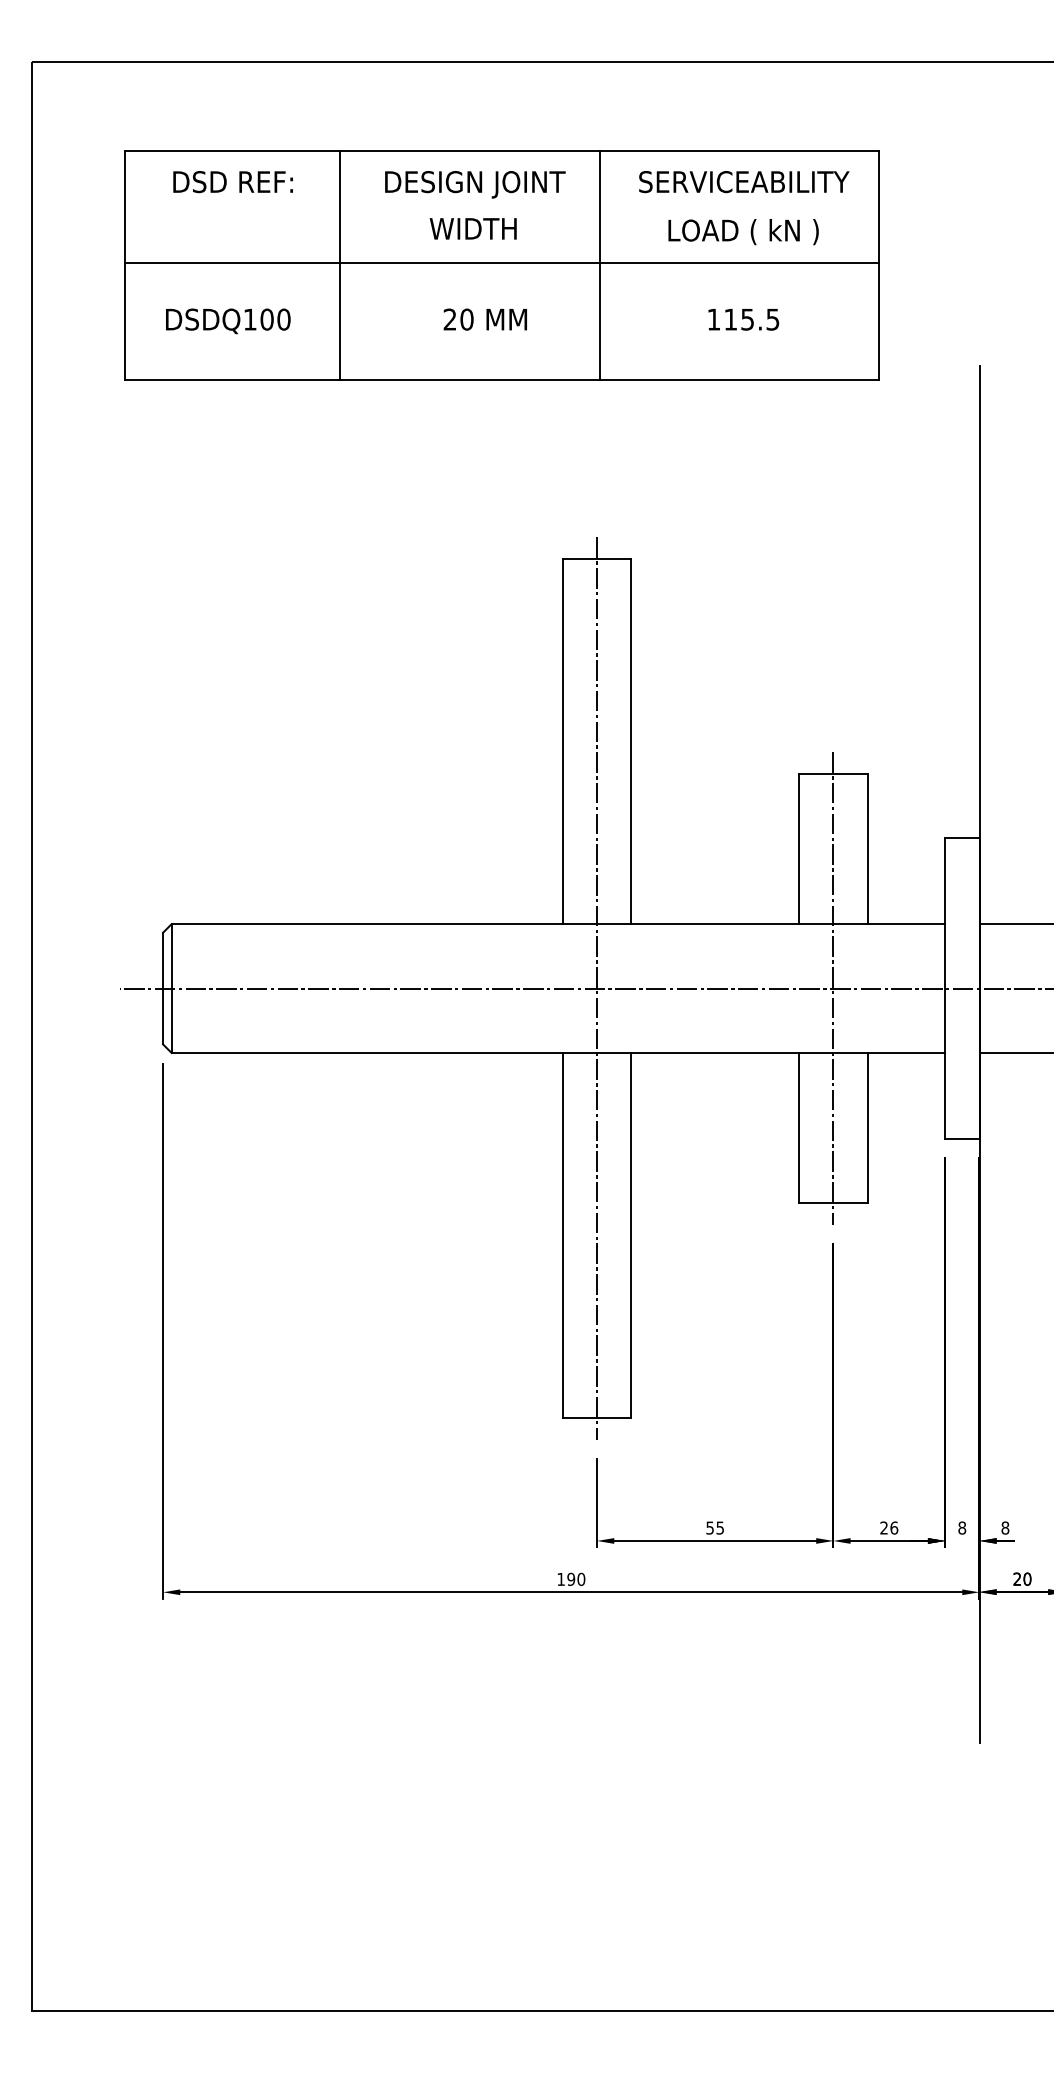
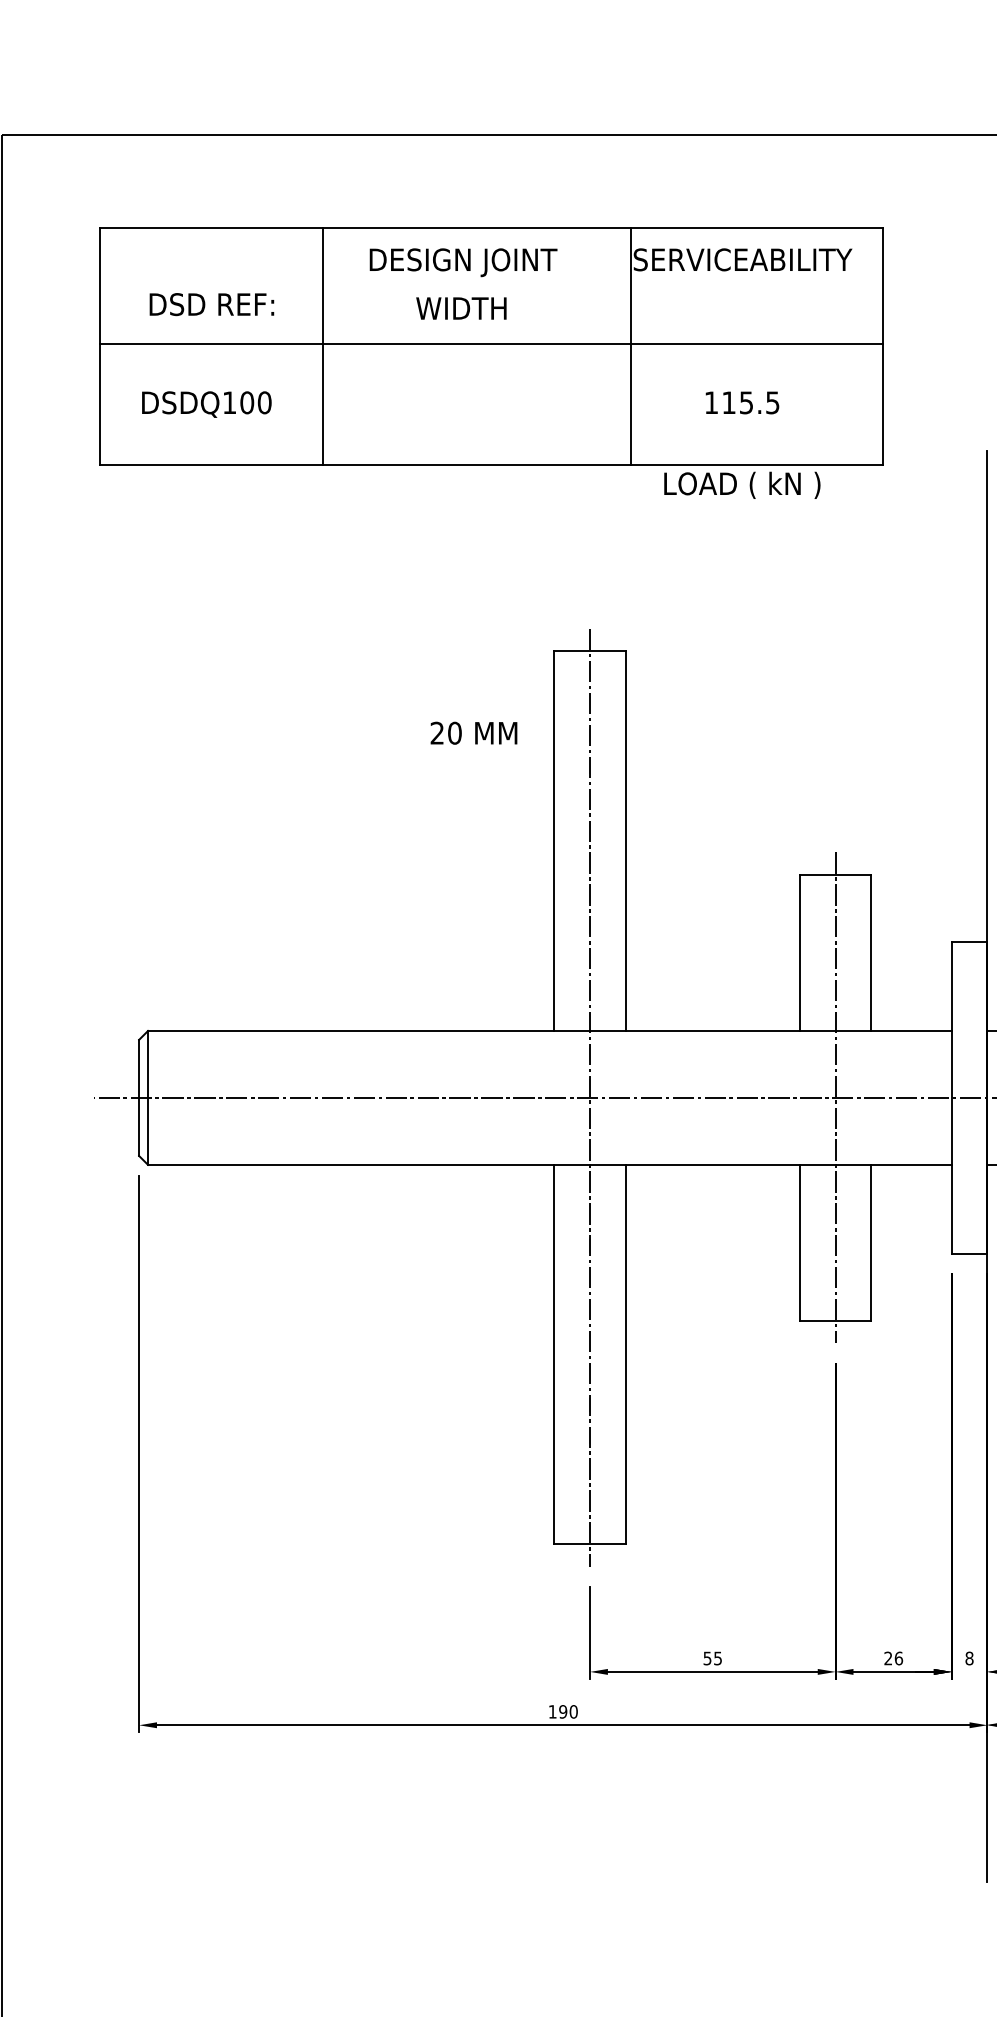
text: (232, 182) -> (211, 305), moved
text: (743, 232) -> (742, 485), moved
line: (600, 265) -> (631, 346), moved
text: (484, 319) -> (473, 733), moved

